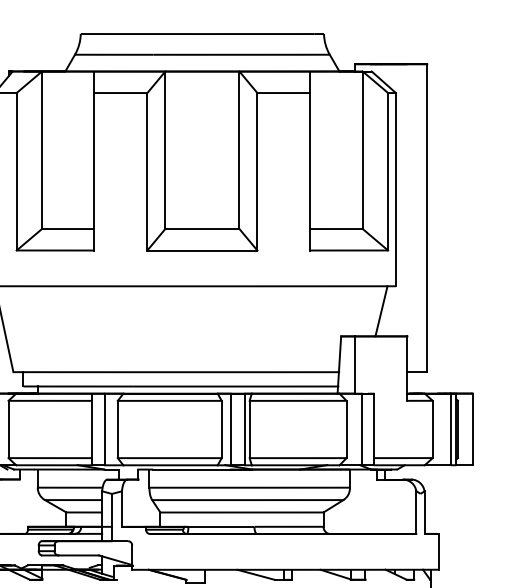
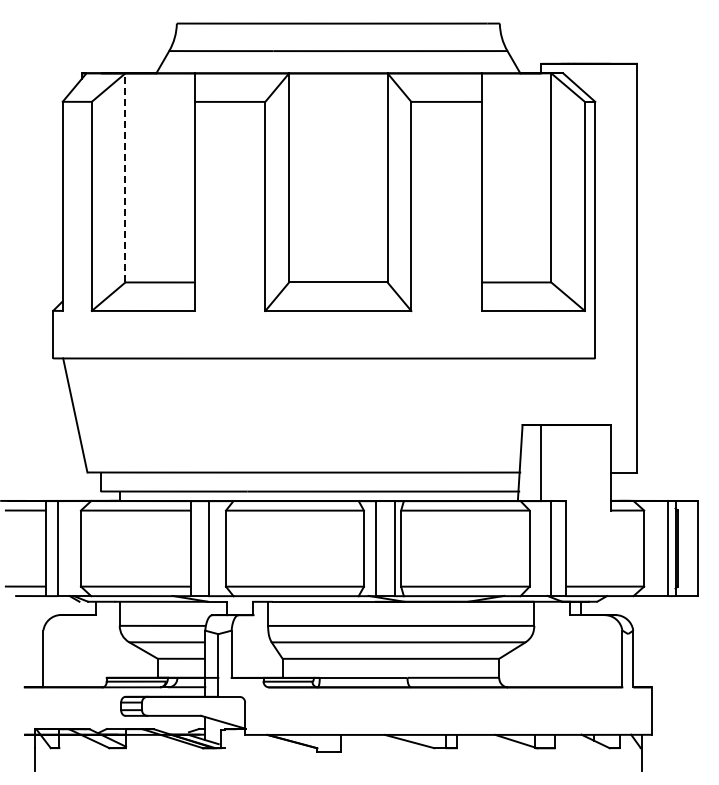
line: (42, 149) -> (125, 177), solid -> dashed
line: (381, 311) -> (576, 391), removed

